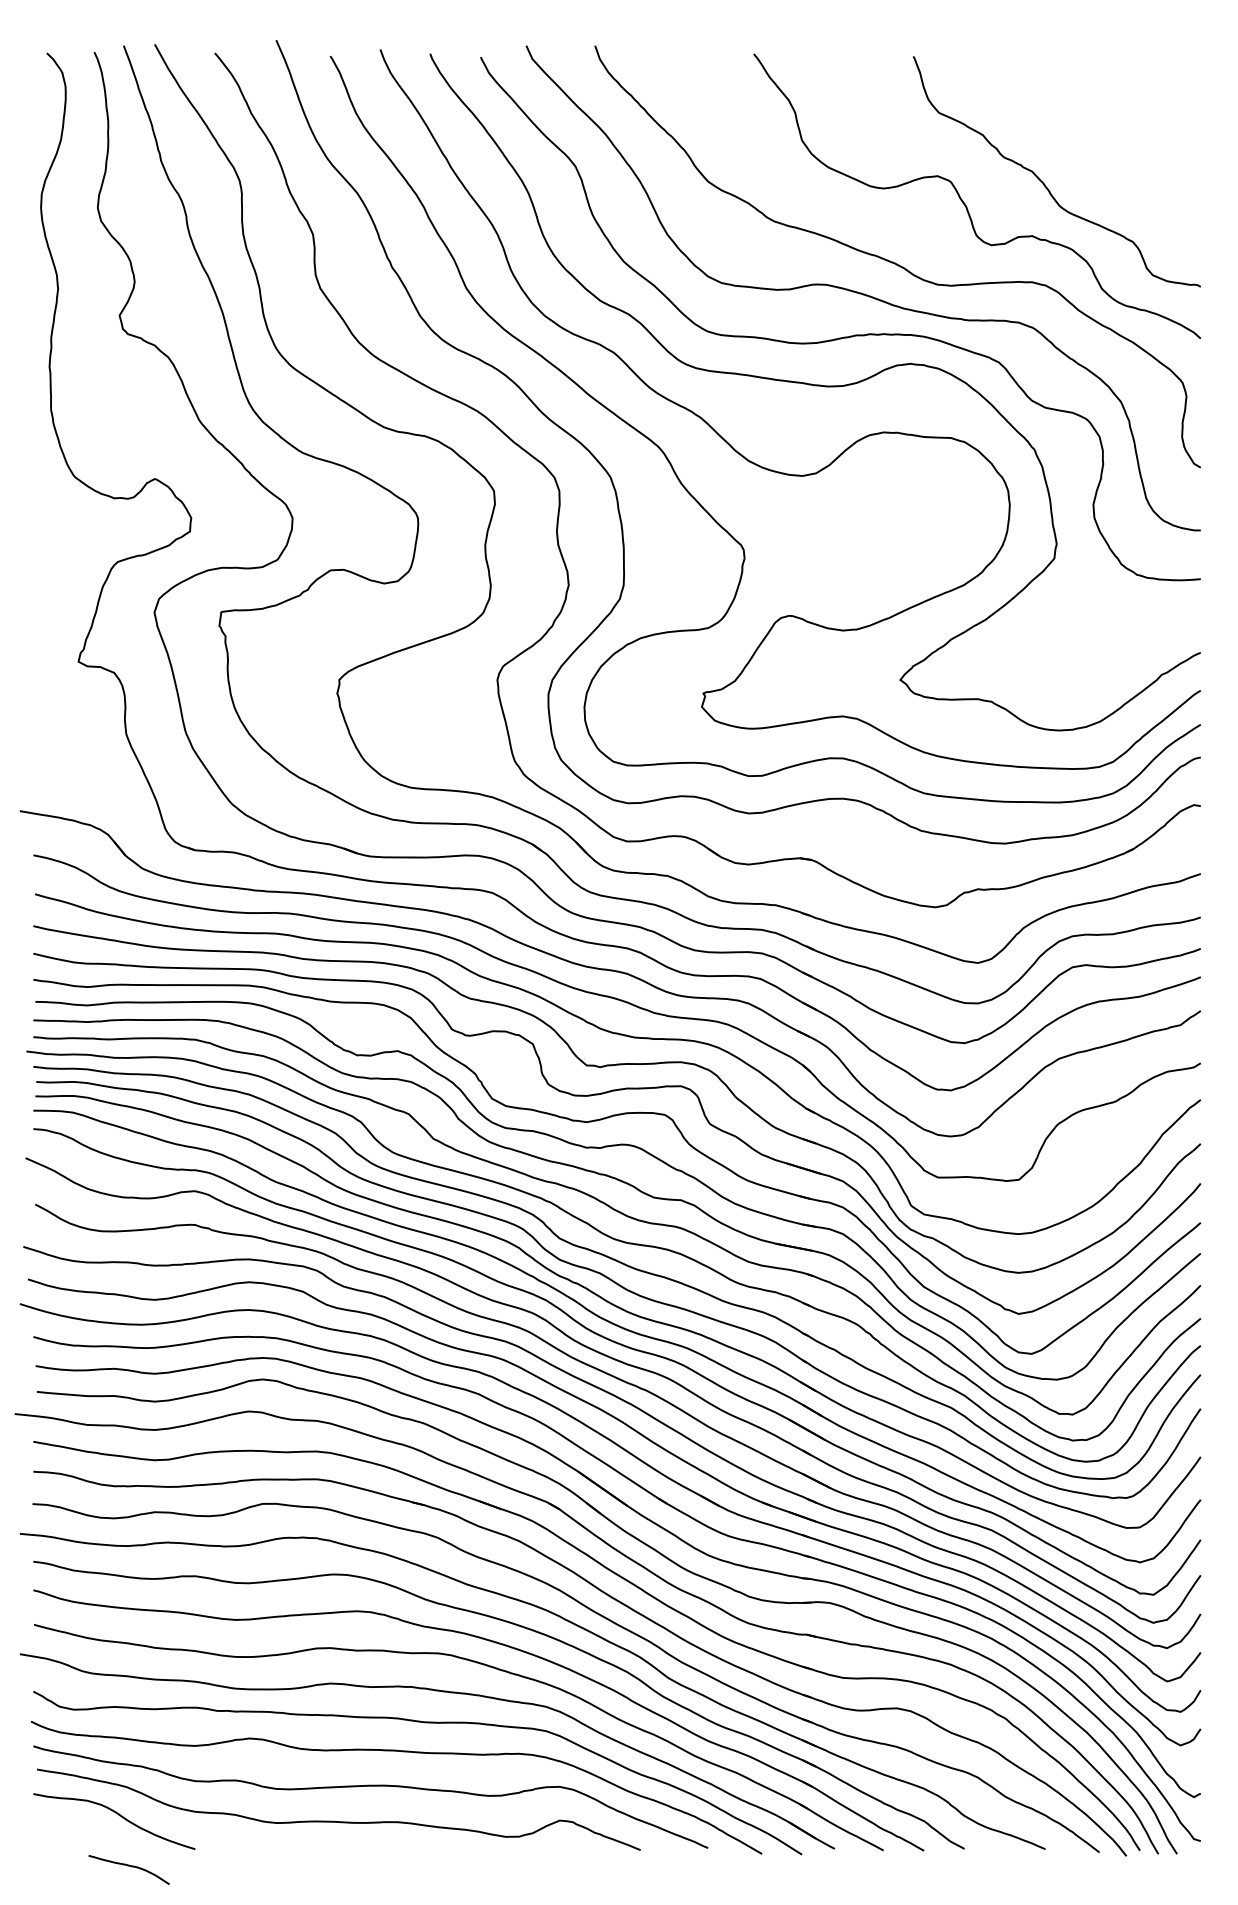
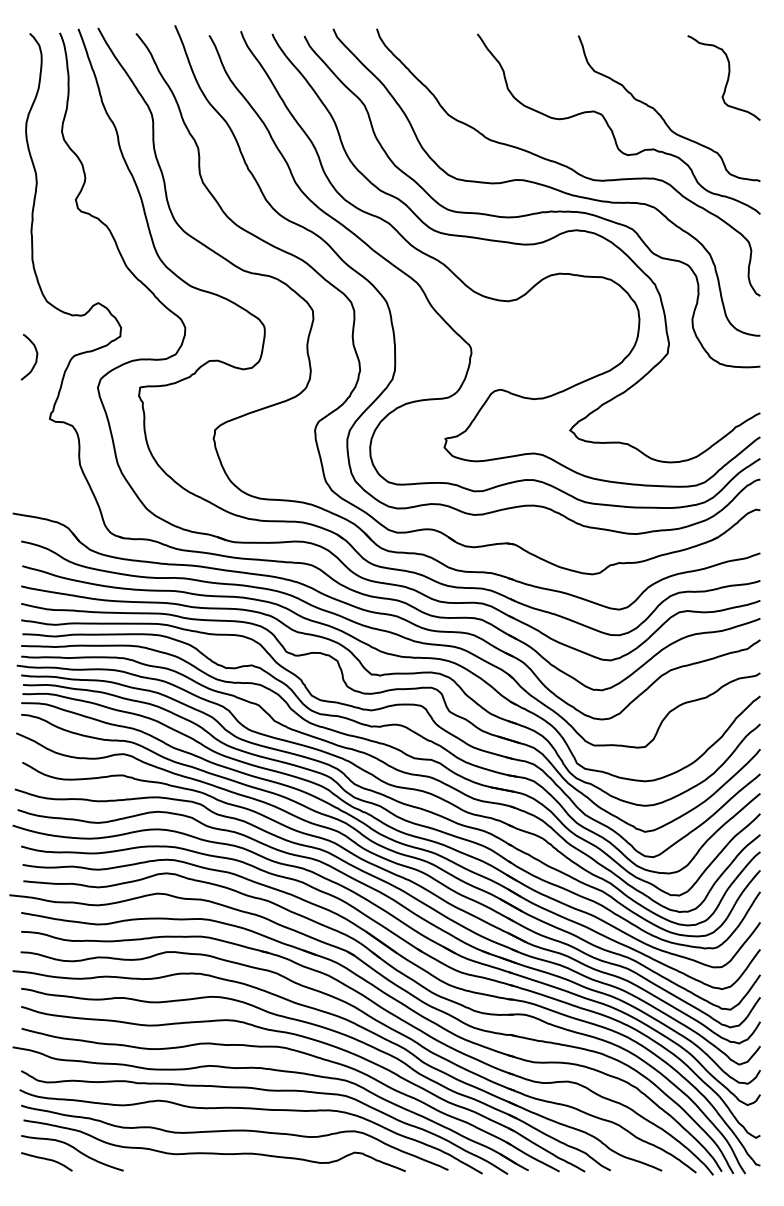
curve: (1148, 122) -> (727, 77), added
curve: (55, 566) -> (35, 358), added
curve: (128, 1867) -> (46, 1160), moved

